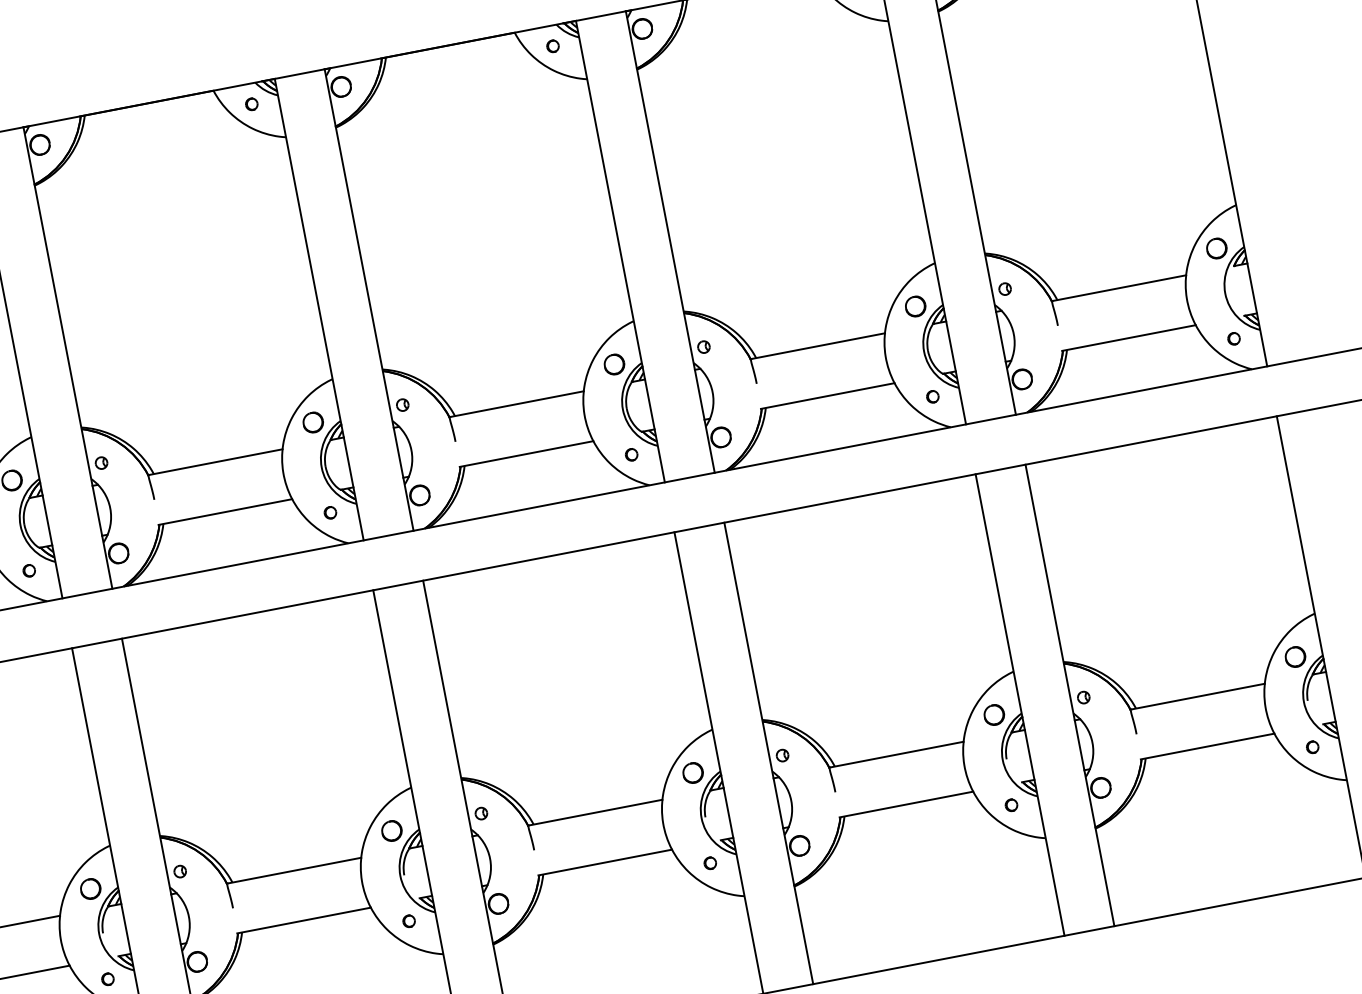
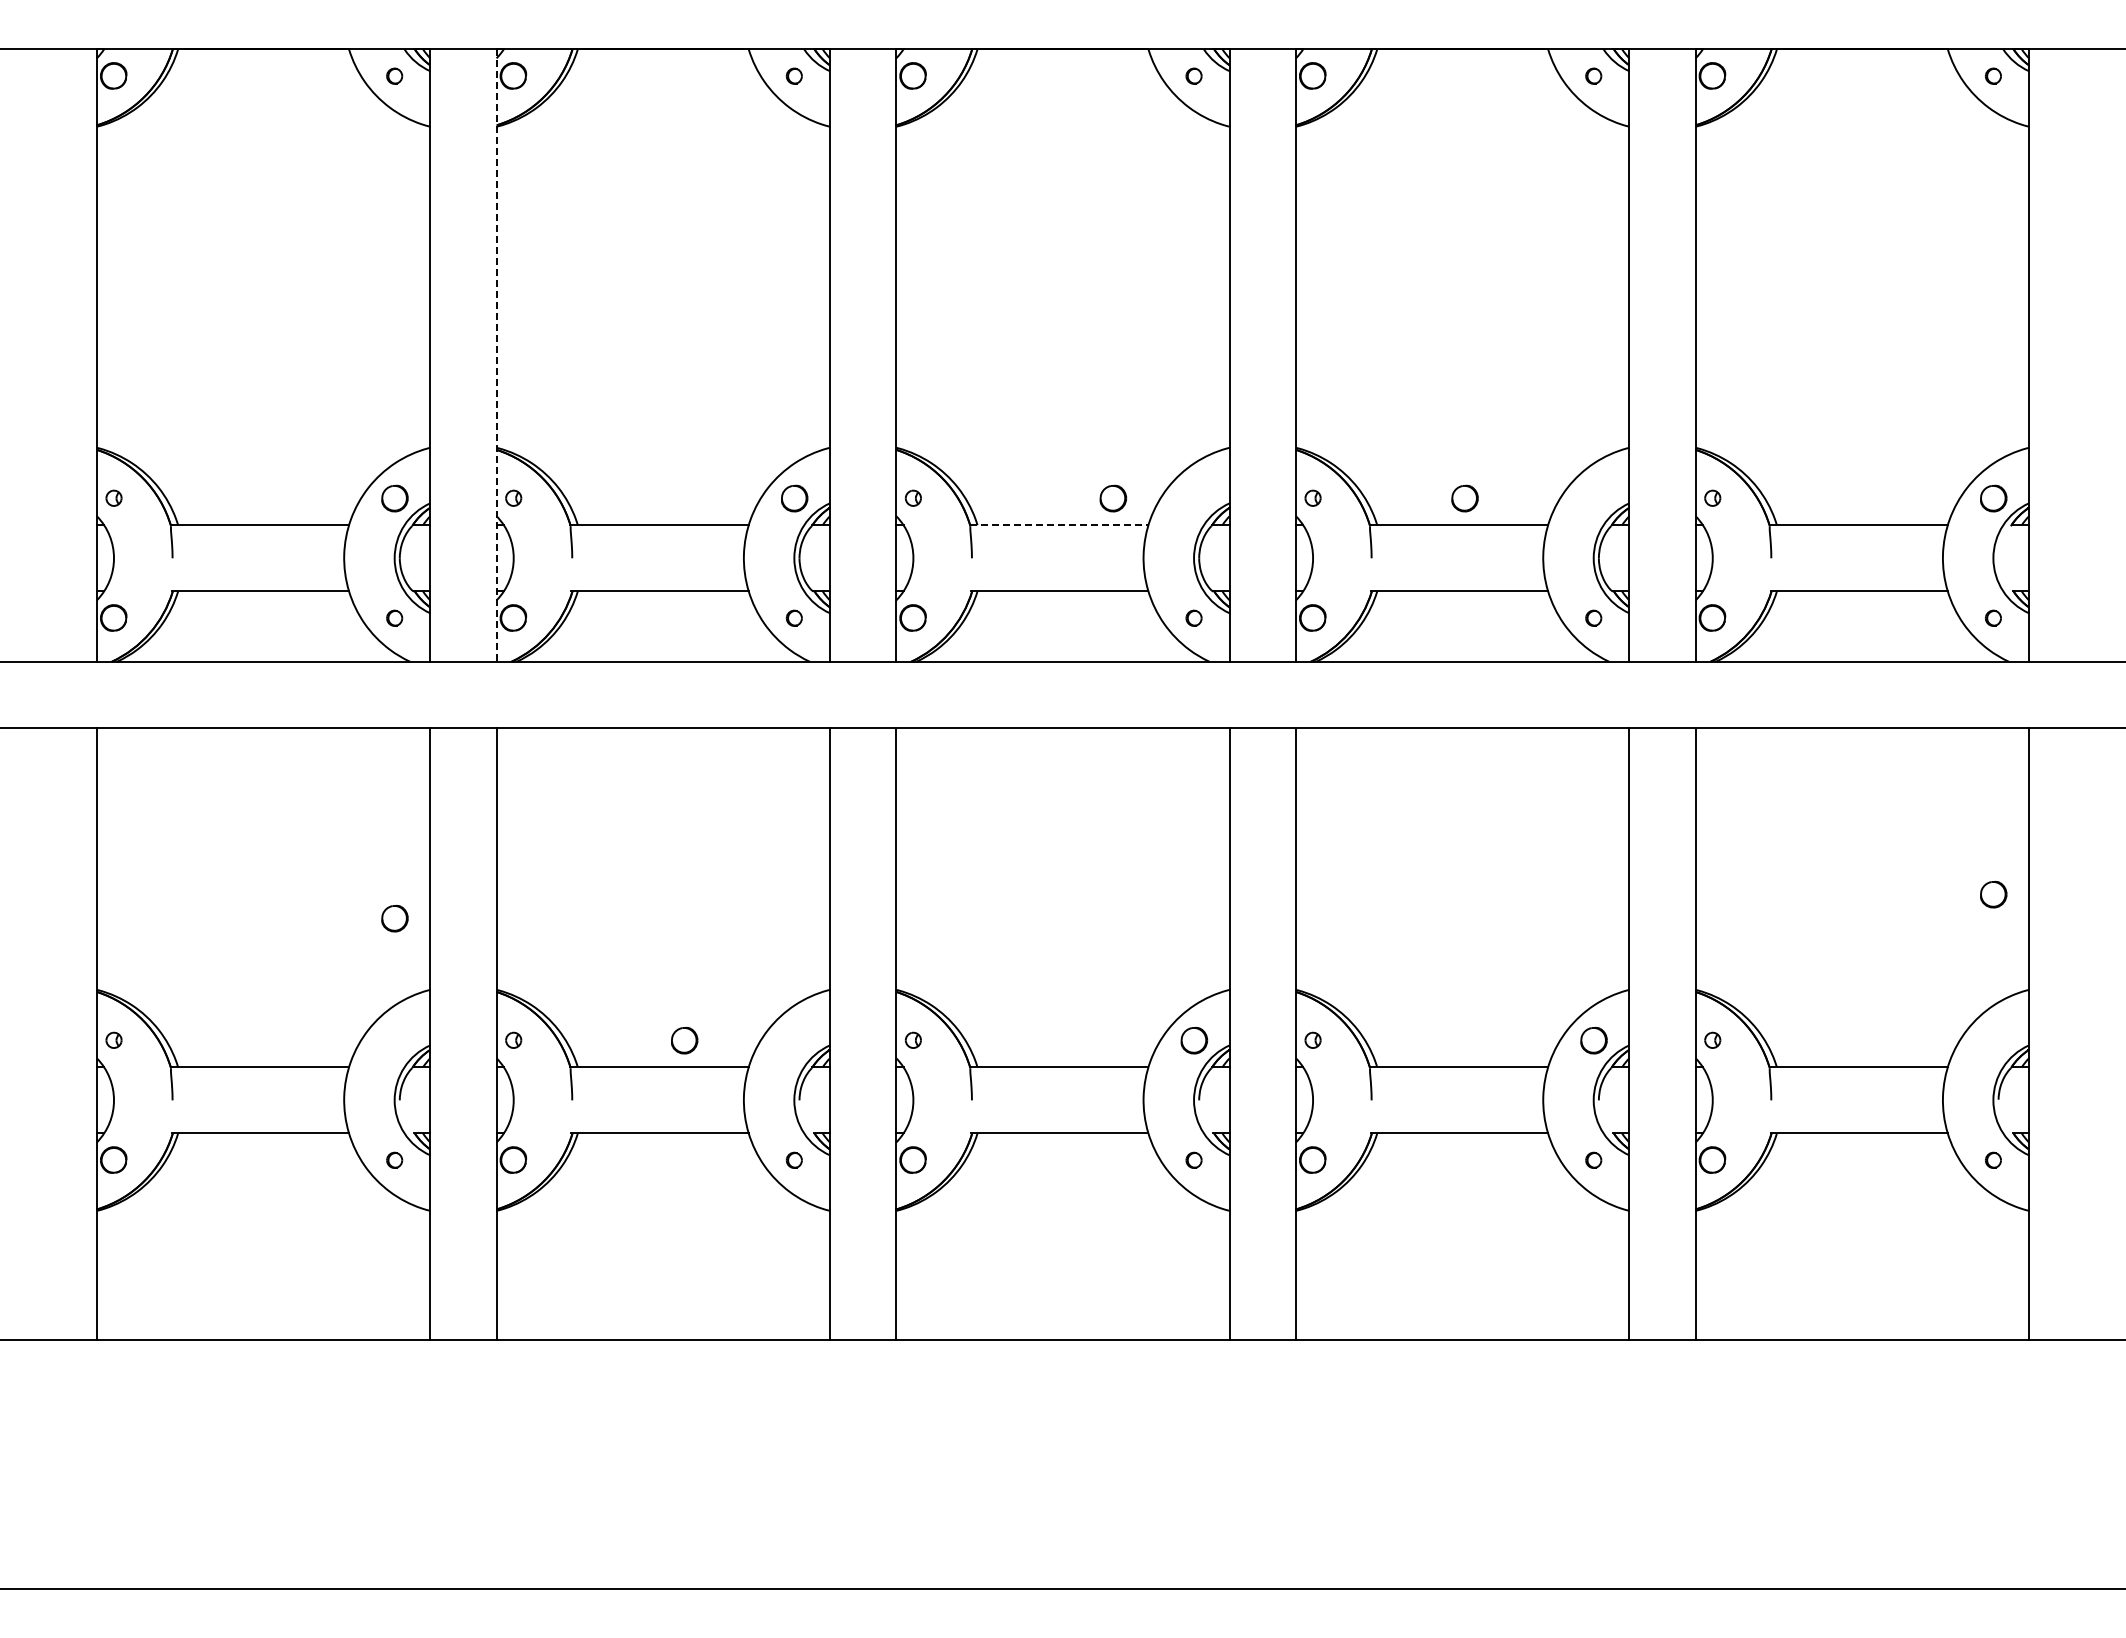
part: (915, 306) -> (1464, 498), moved
line: (68, 358) -> (496, 356), solid -> dashed
part: (614, 364) -> (1113, 498), moved
line: (516, 404) -> (1059, 525), solid -> dashed
part: (1295, 656) -> (1993, 894), moved
part: (391, 830) -> (684, 1040), moved
part: (90, 889) -> (394, 918), moved

